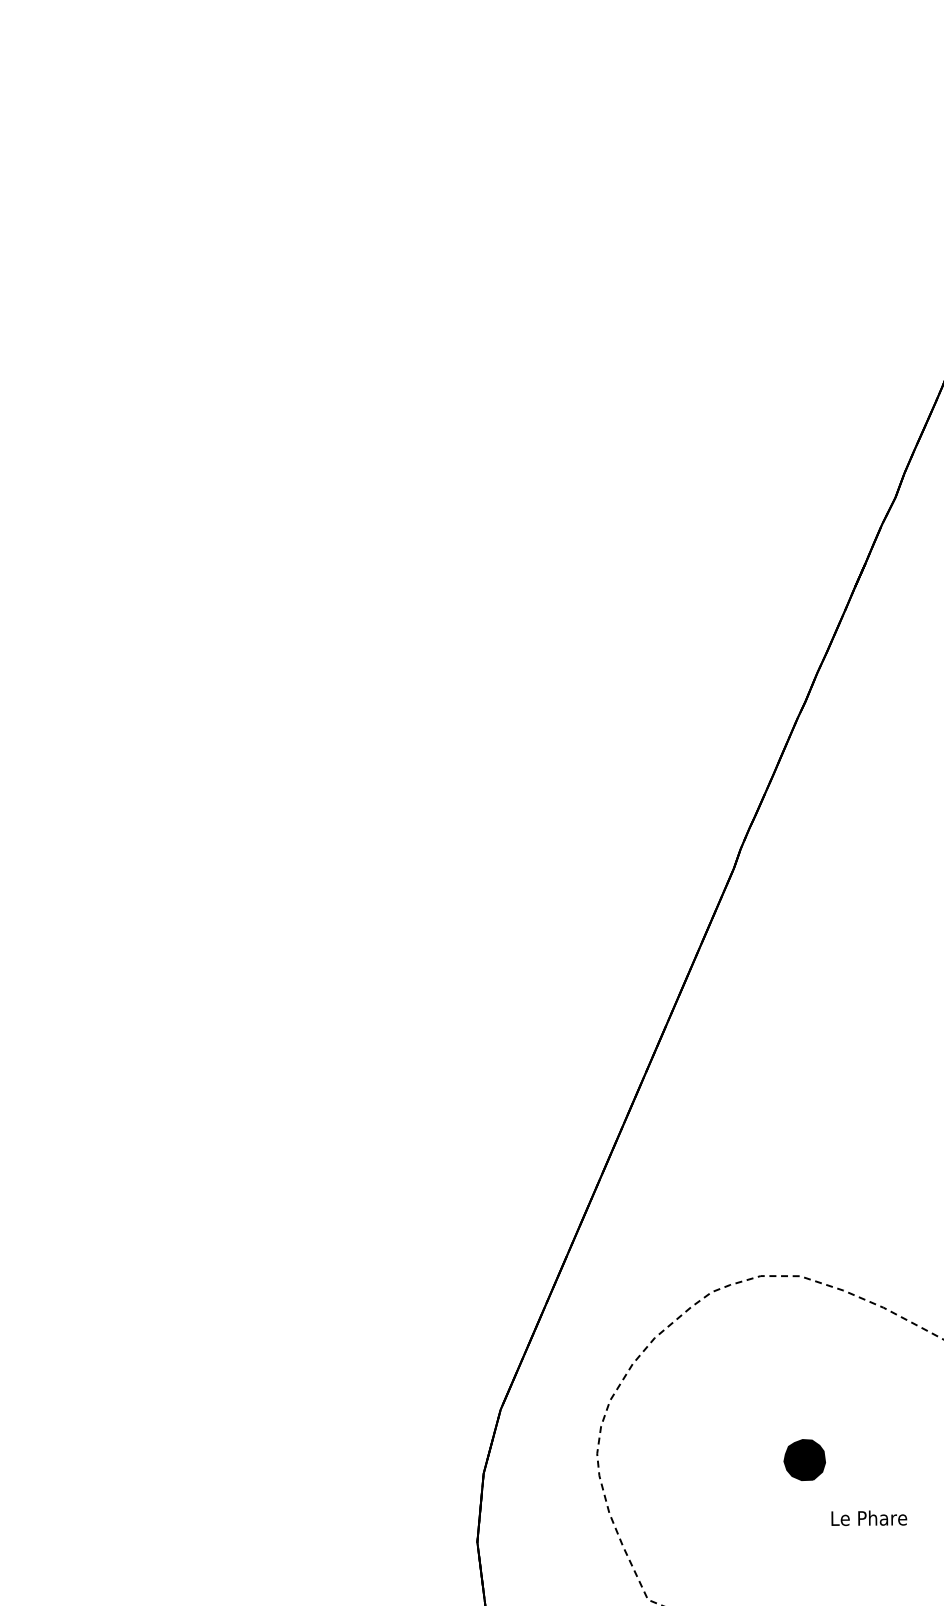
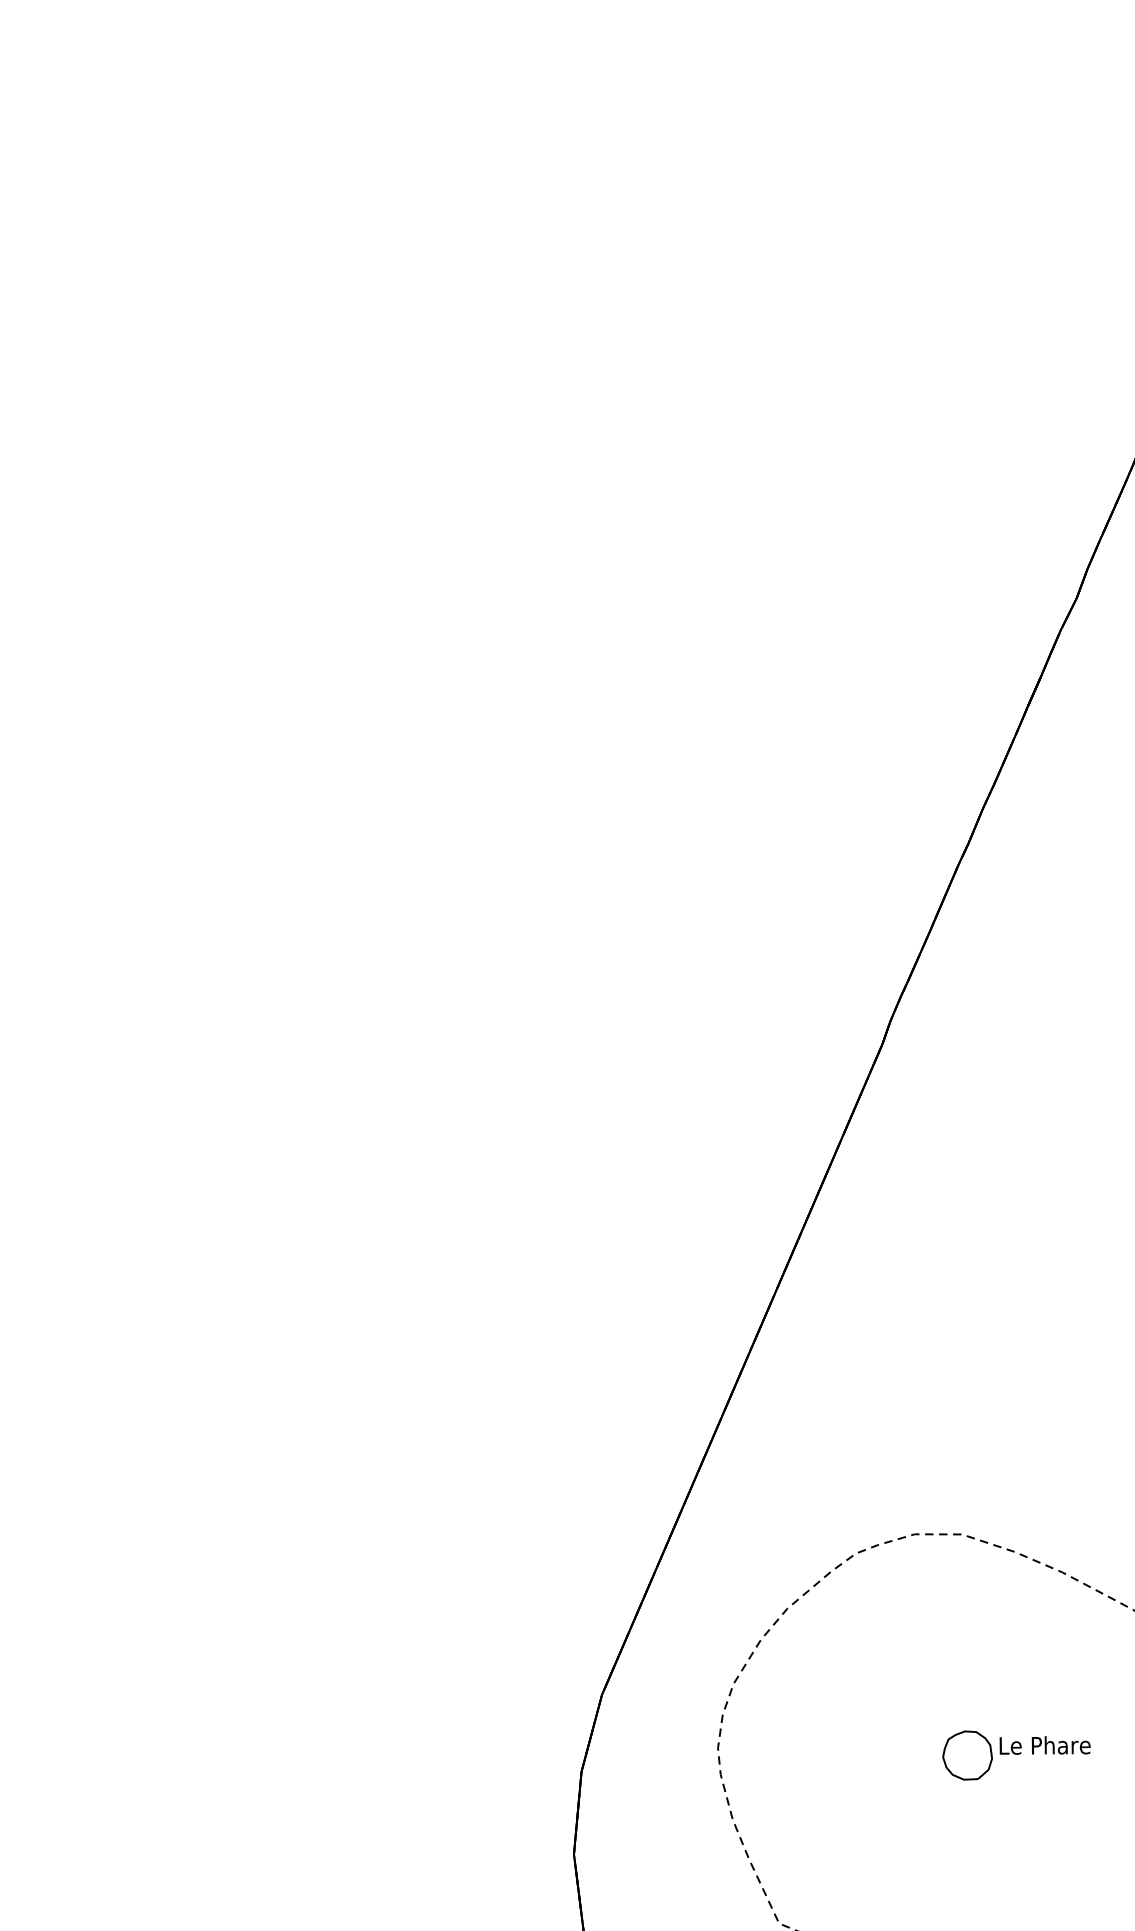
fill: (804, 1460) -> (967, 1755), removed
text: (868, 1518) -> (1044, 1745), moved

